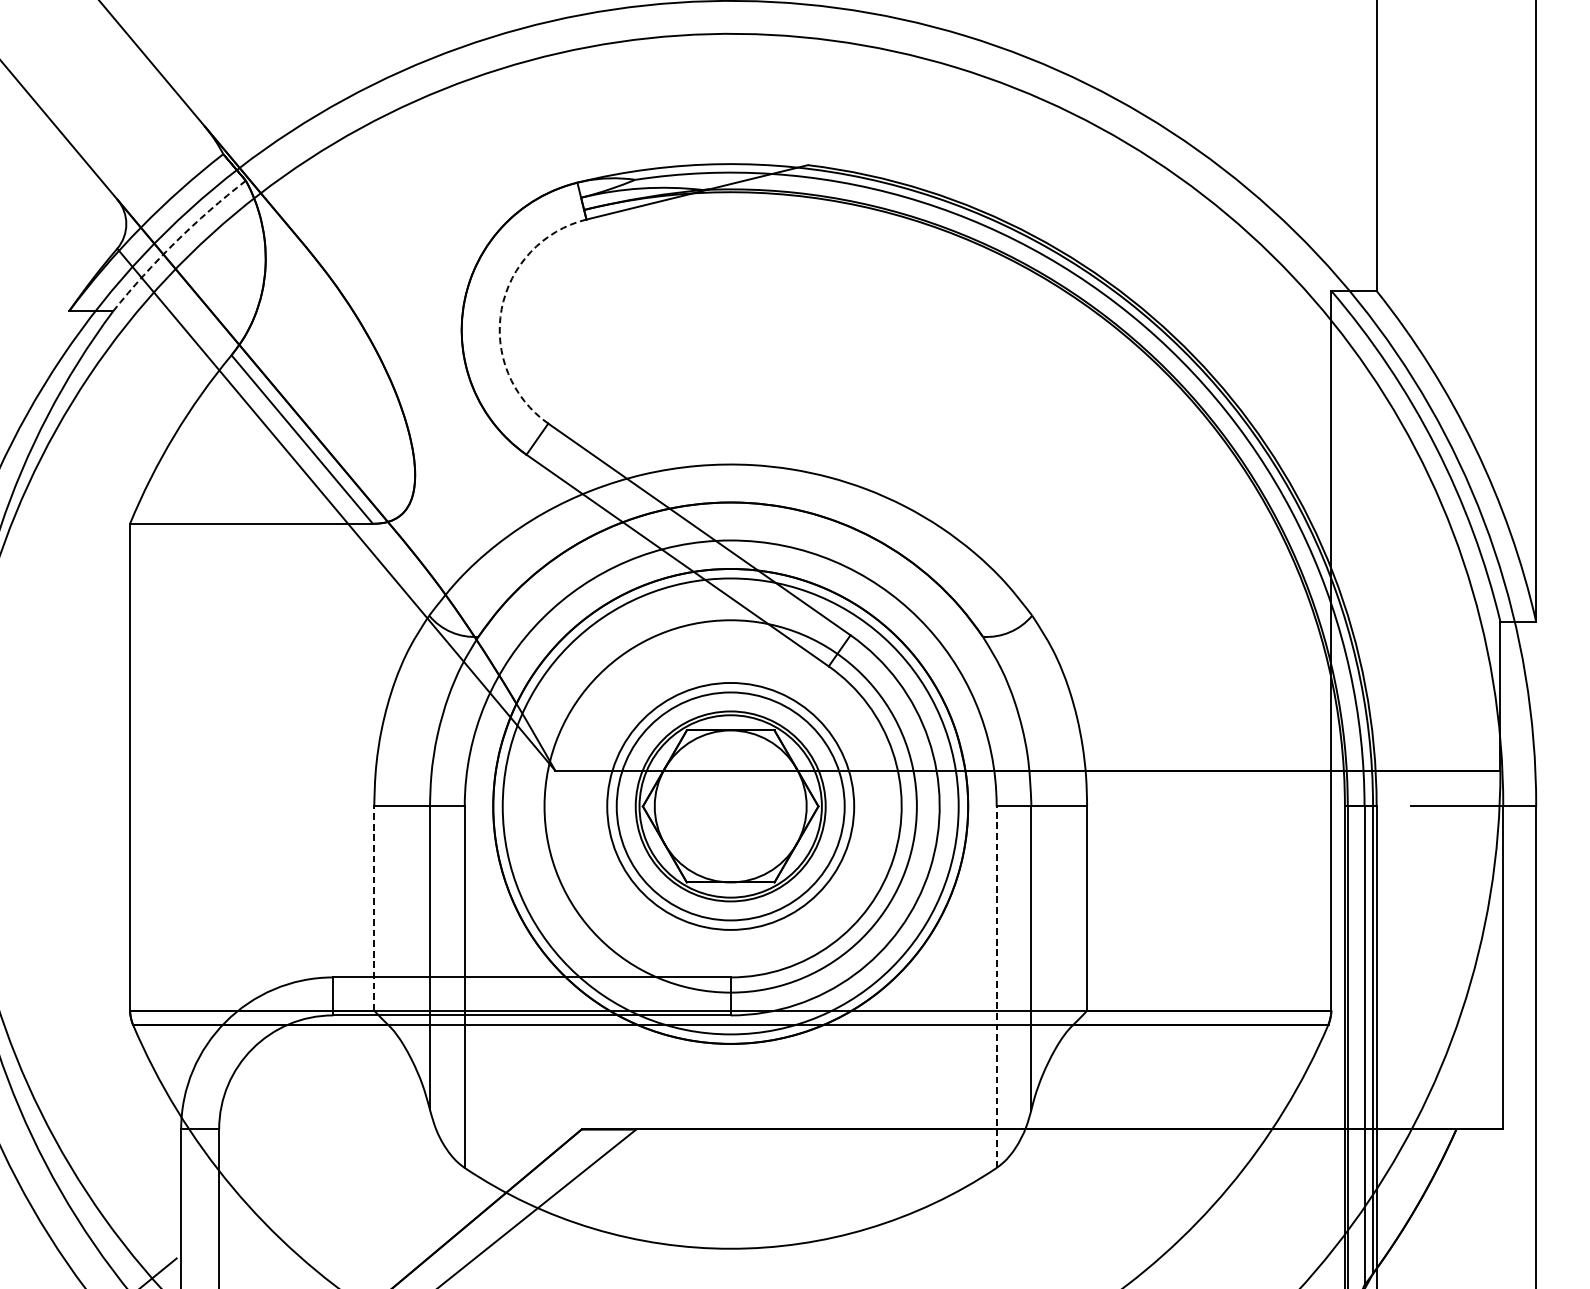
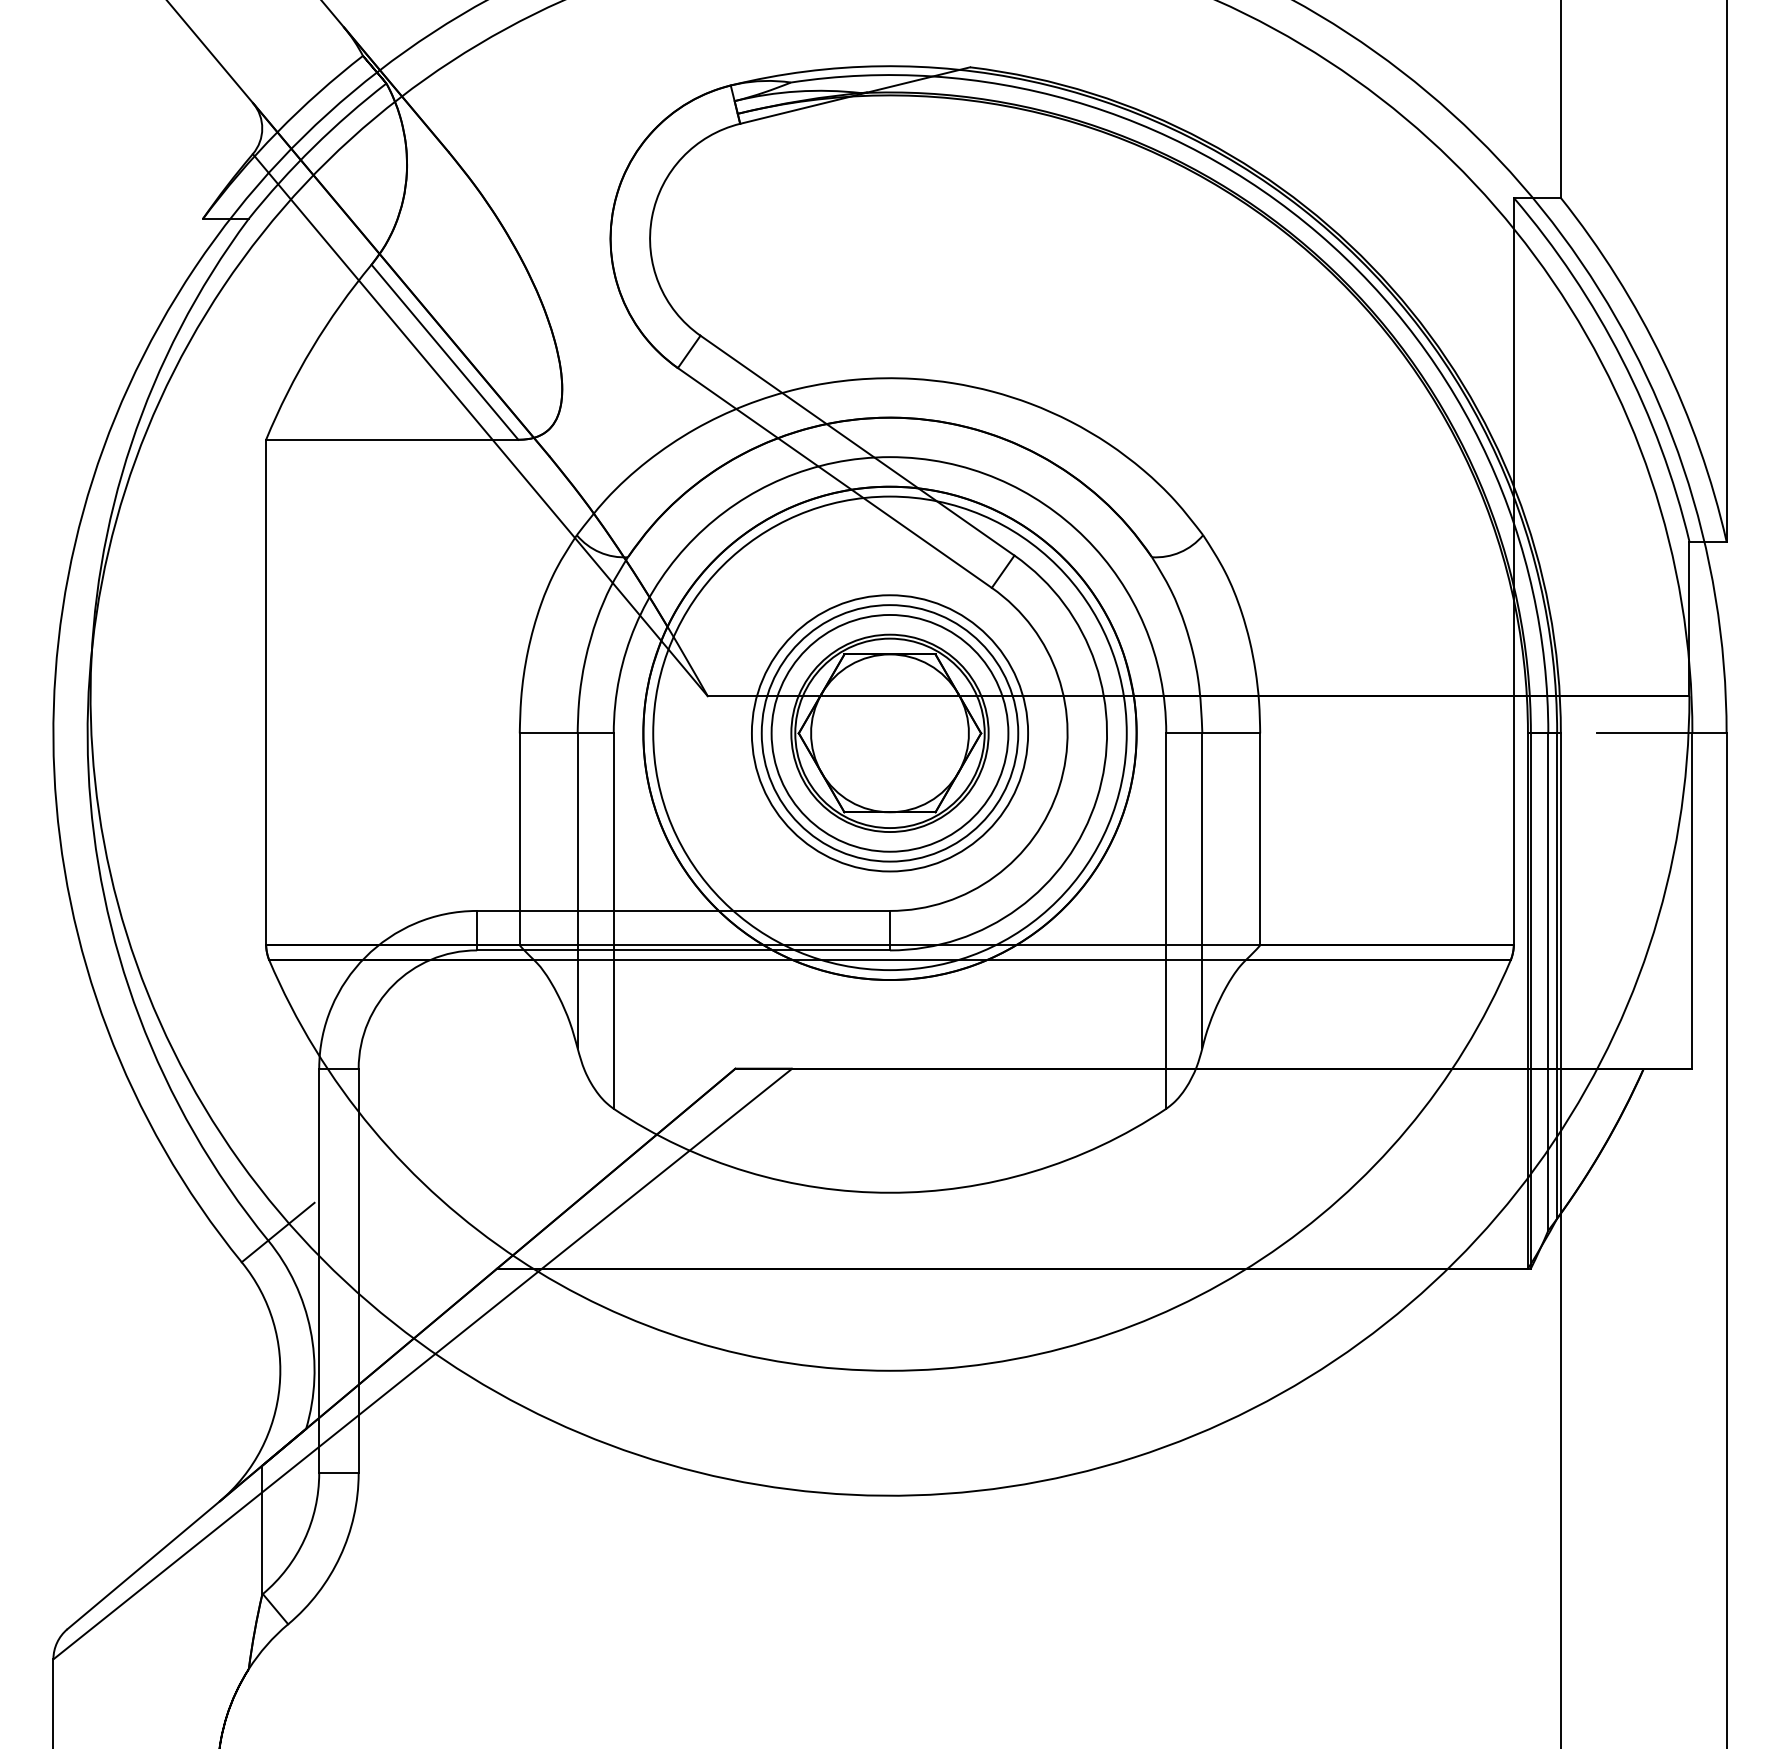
arc: (175, 242) -> (313, 147), dashed -> solid
arc: (502, 309) -> (652, 217), dashed -> solid
circle: (730, 806) -> (889, 733), size x0.71
line: (373, 908) -> (519, 839), dashed -> solid
line: (996, 987) -> (1166, 921), dashed -> solid

